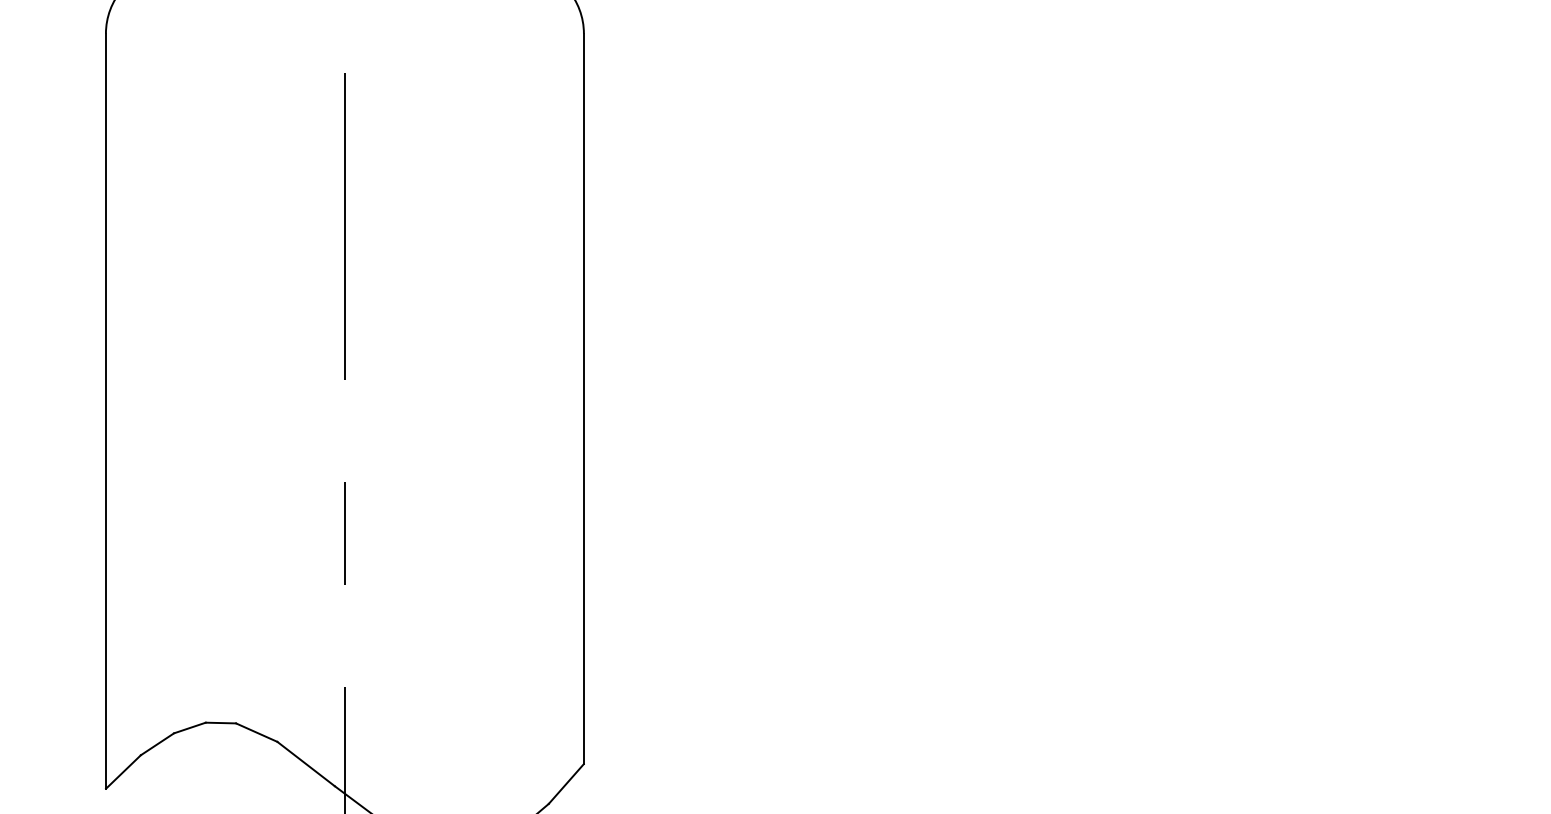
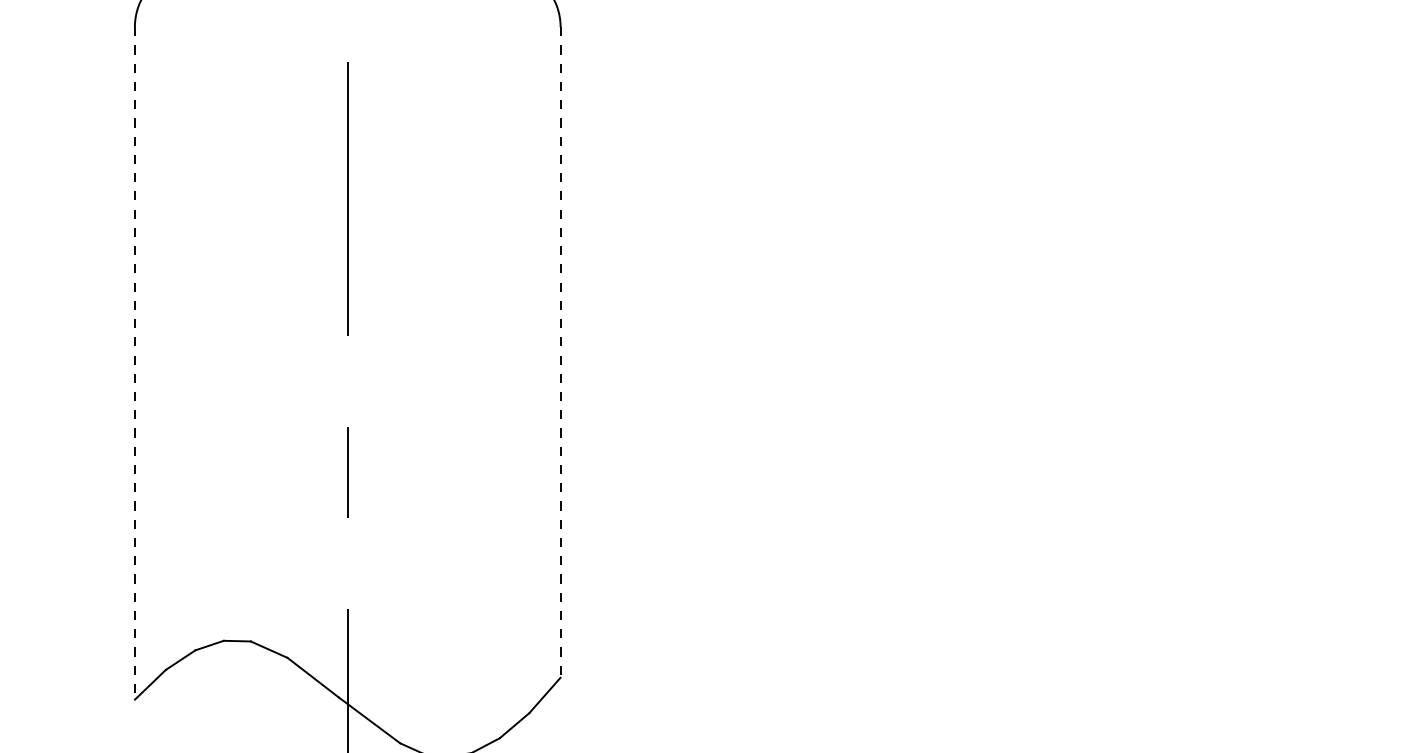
line: (583, 398) -> (560, 352), solid -> dashed
line: (105, 411) -> (134, 363), solid -> dashed

